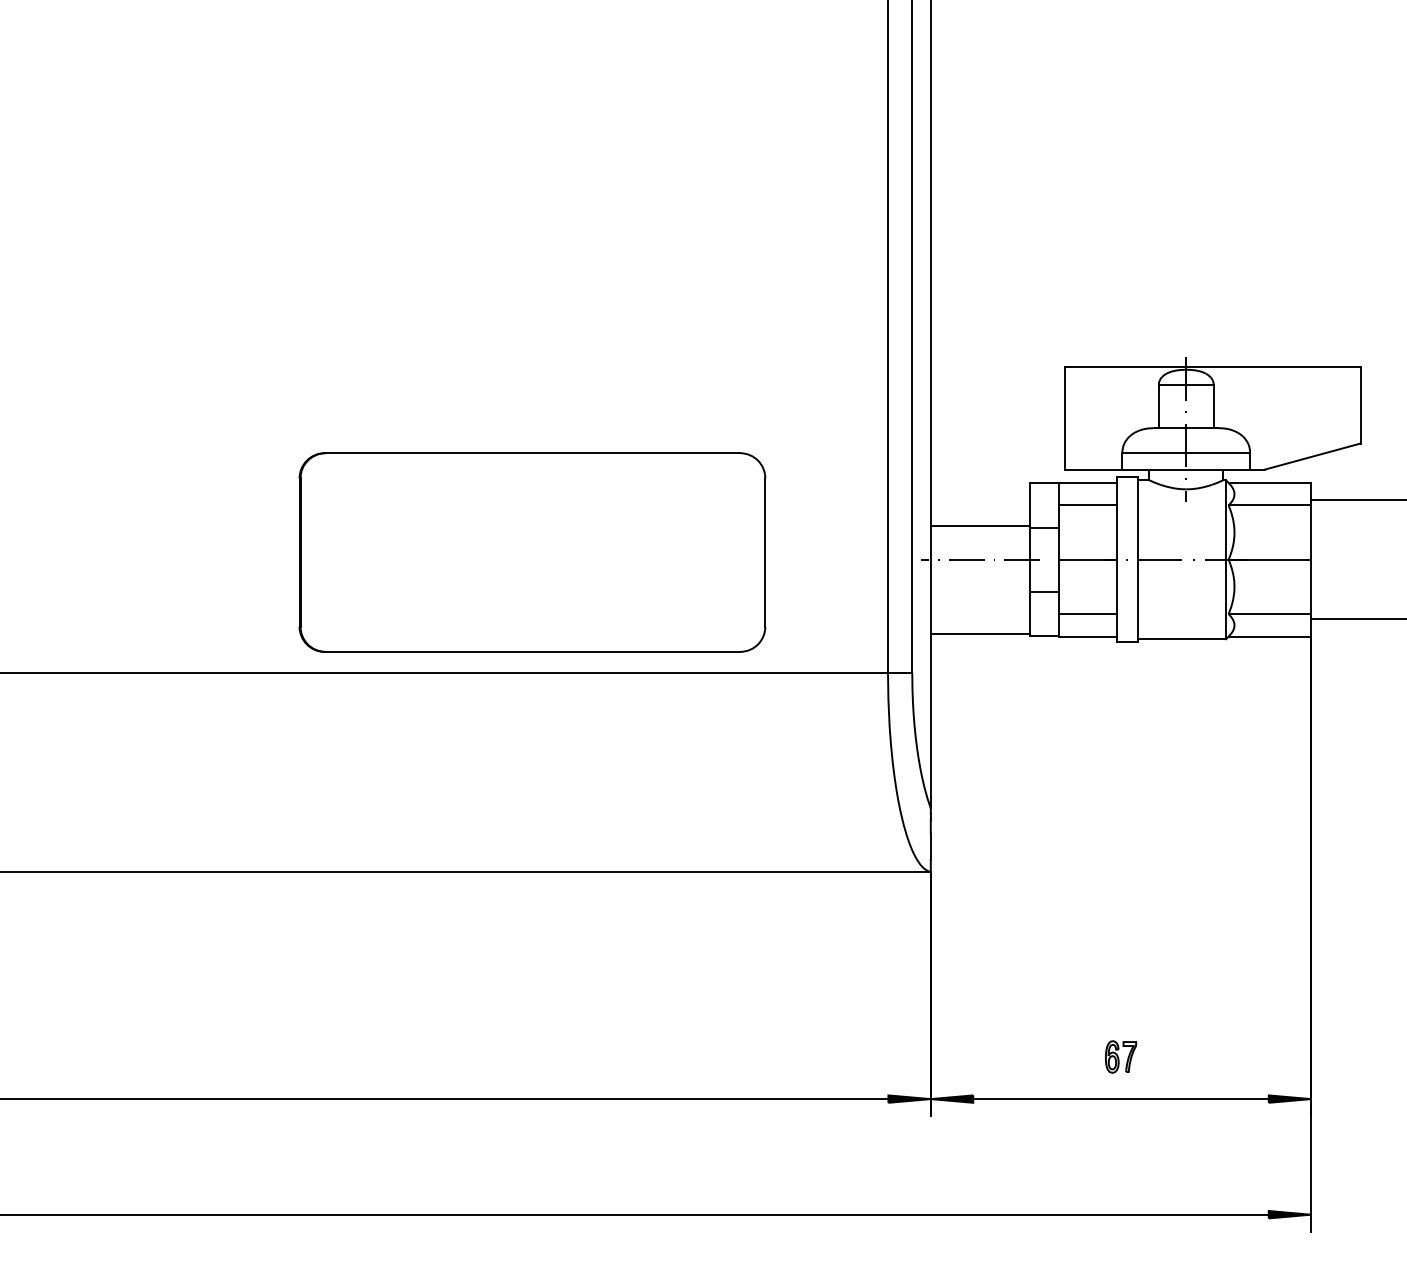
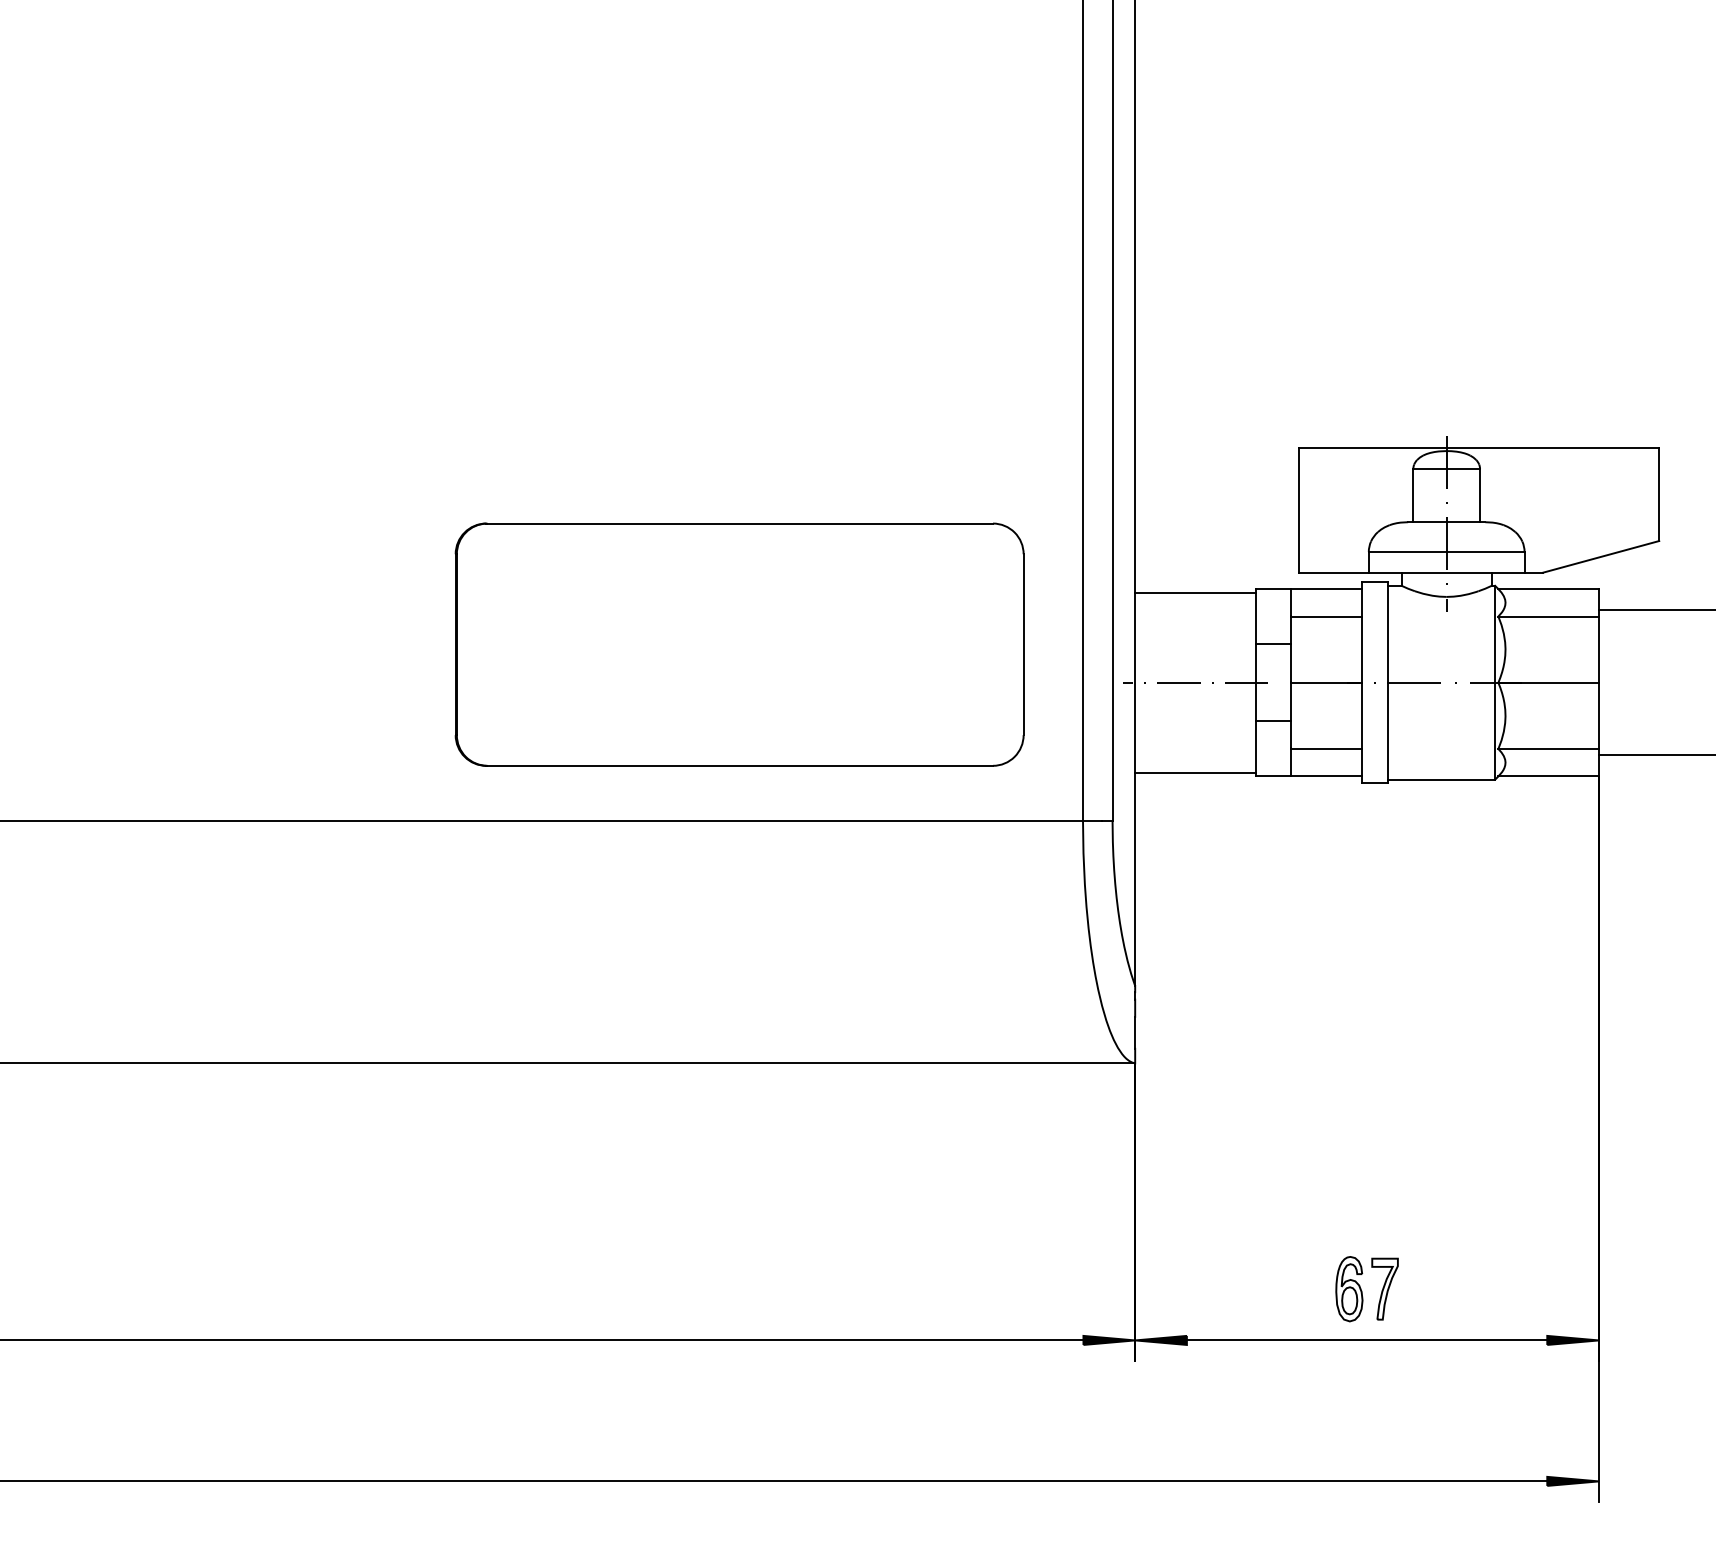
line: (980, 525) -> (1195, 592), moved
part: (532, 552) -> (739, 644), moved
part: (1120, 1056) -> (1366, 1288), size x1.67

